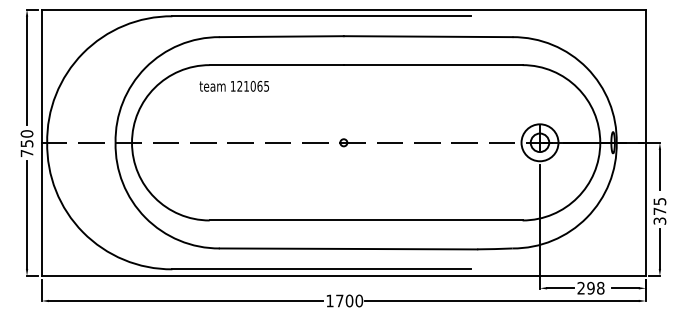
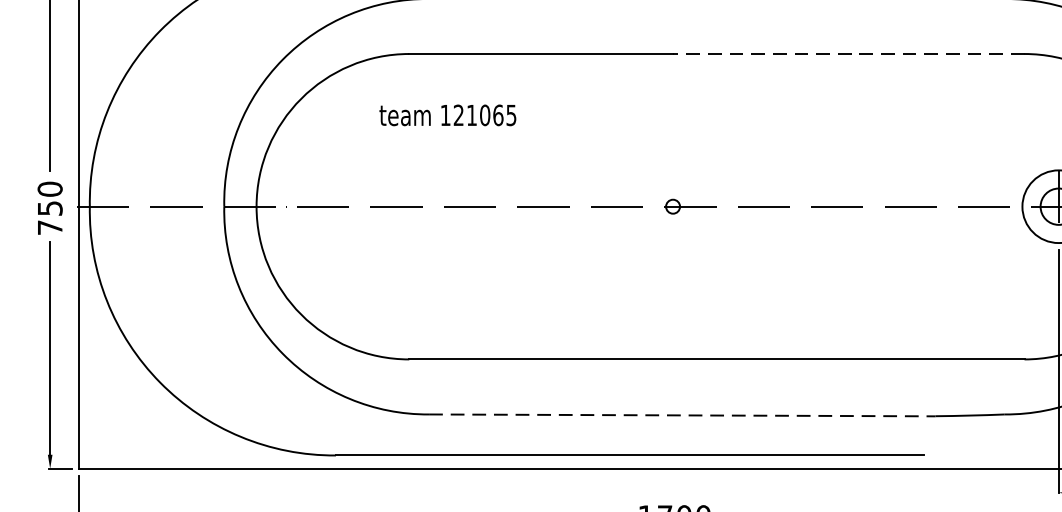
line: (432, 65) -> (847, 54), solid -> dashed
text: (233, 85) -> (446, 113), moved
line: (348, 248) -> (682, 414), solid -> dashed

